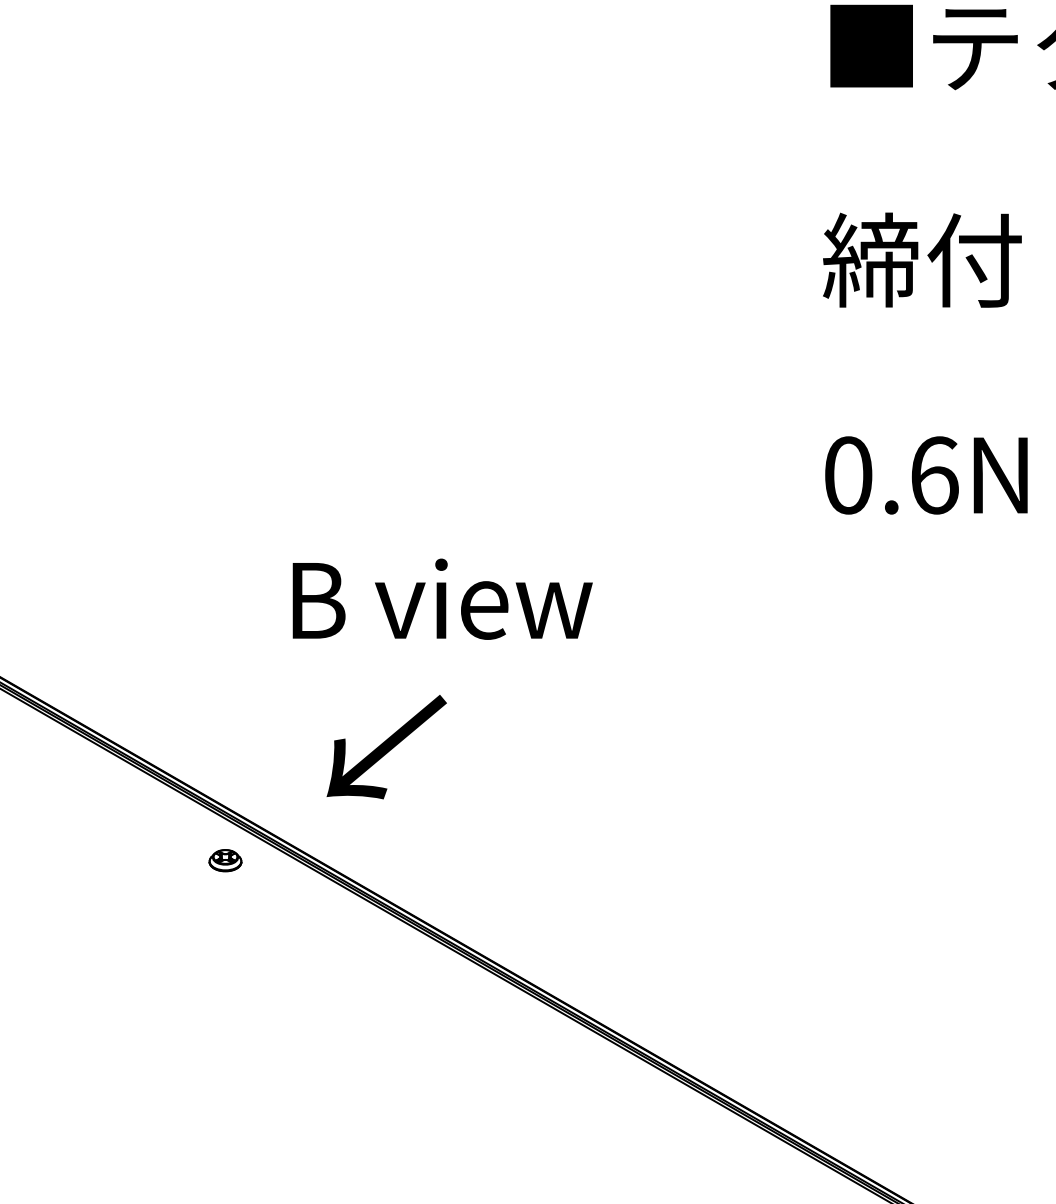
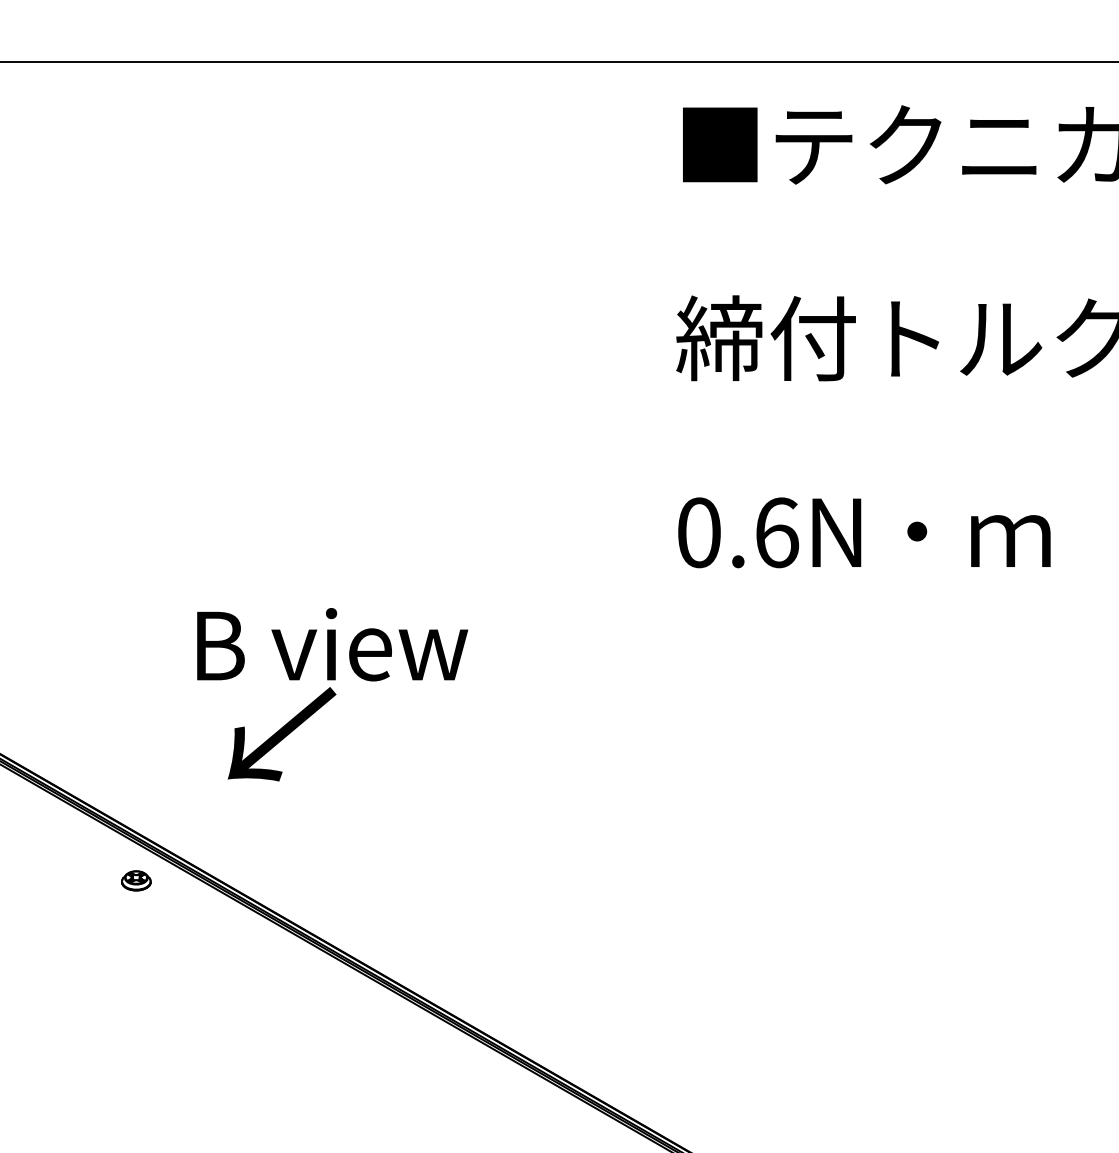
text: (386, 747) -> (281, 734), moved

